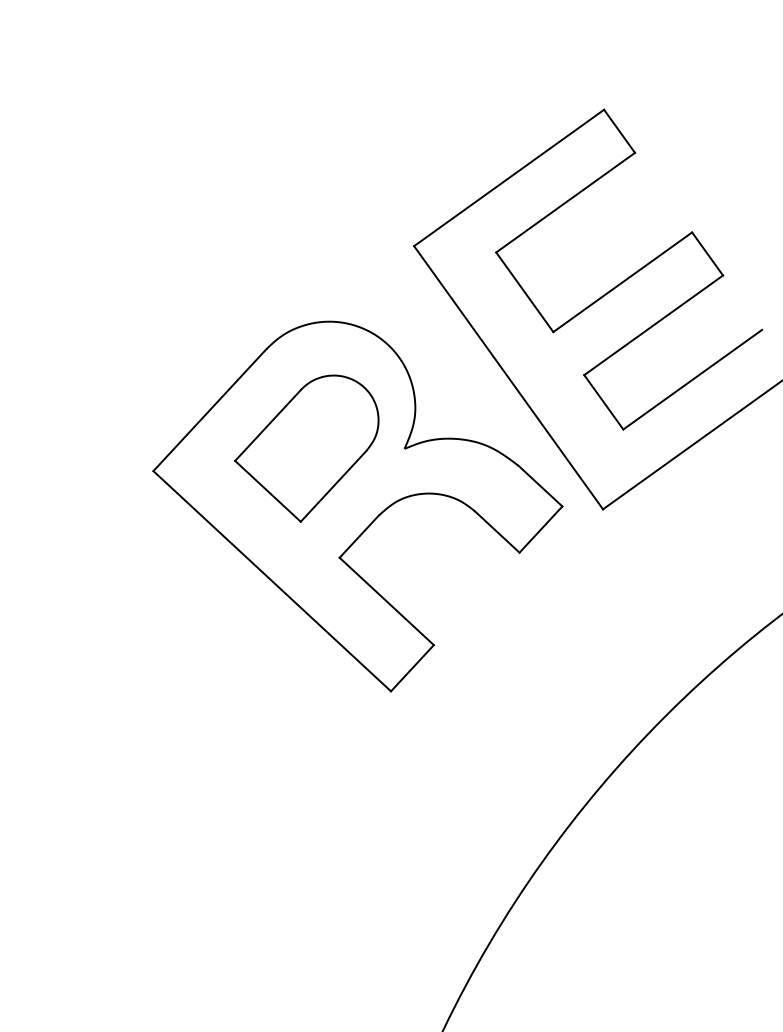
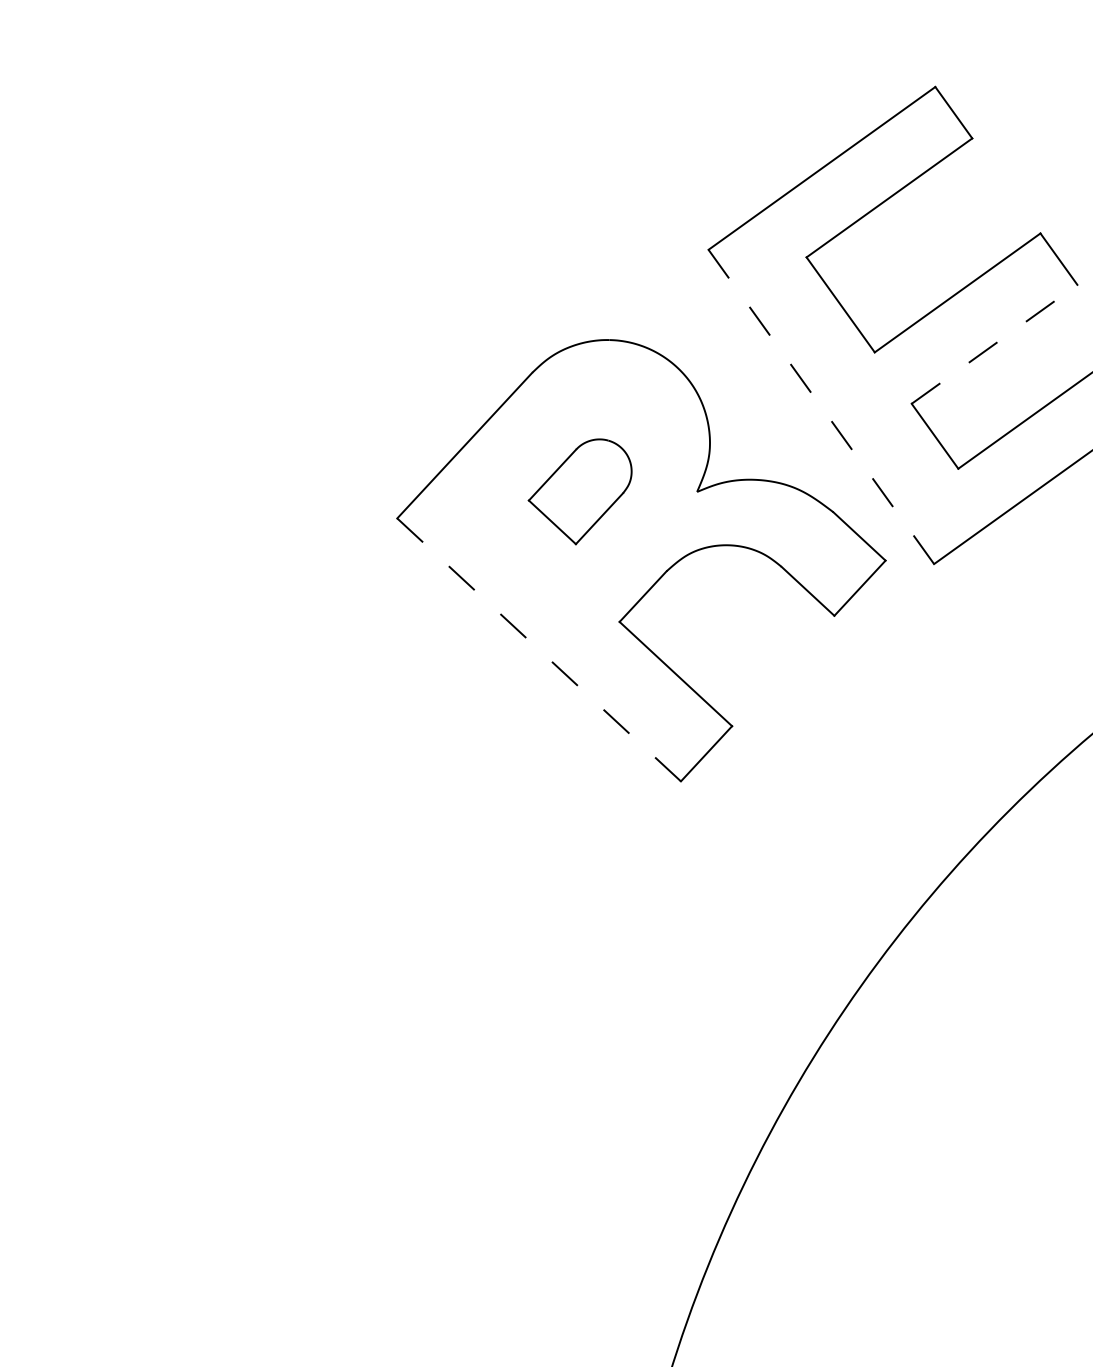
line: (653, 325) -> (994, 344), solid -> dashed
line: (508, 378) -> (821, 407), solid -> dashed
part: (306, 448) -> (579, 491), size x0.6
line: (272, 581) -> (539, 650), solid -> dashed

